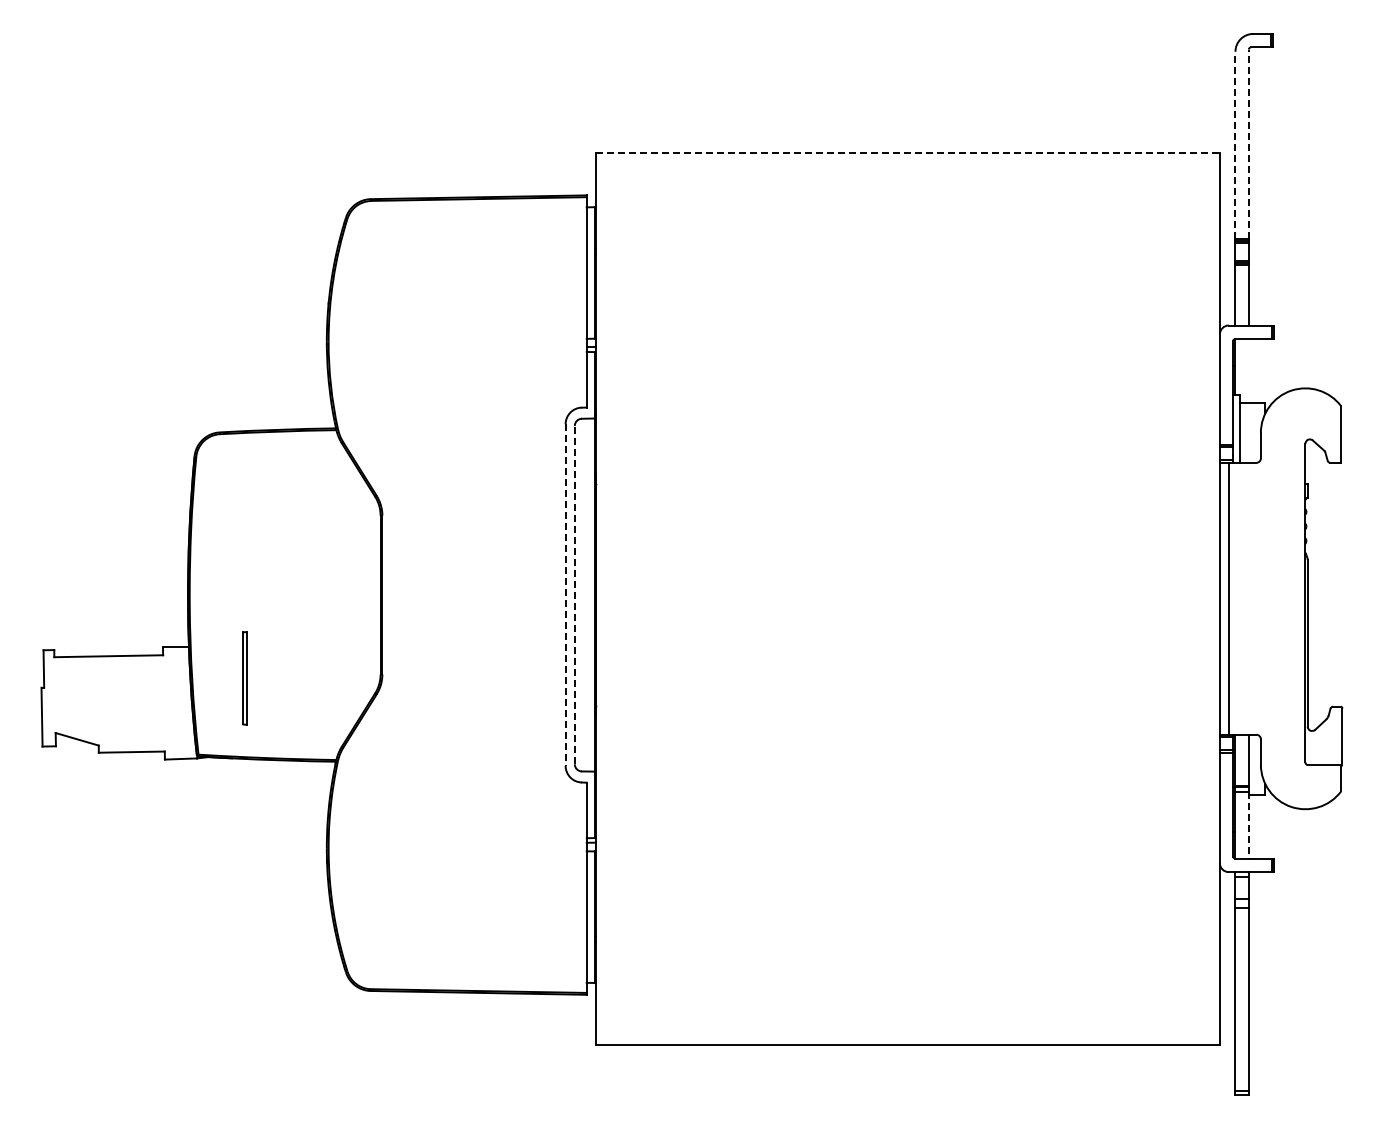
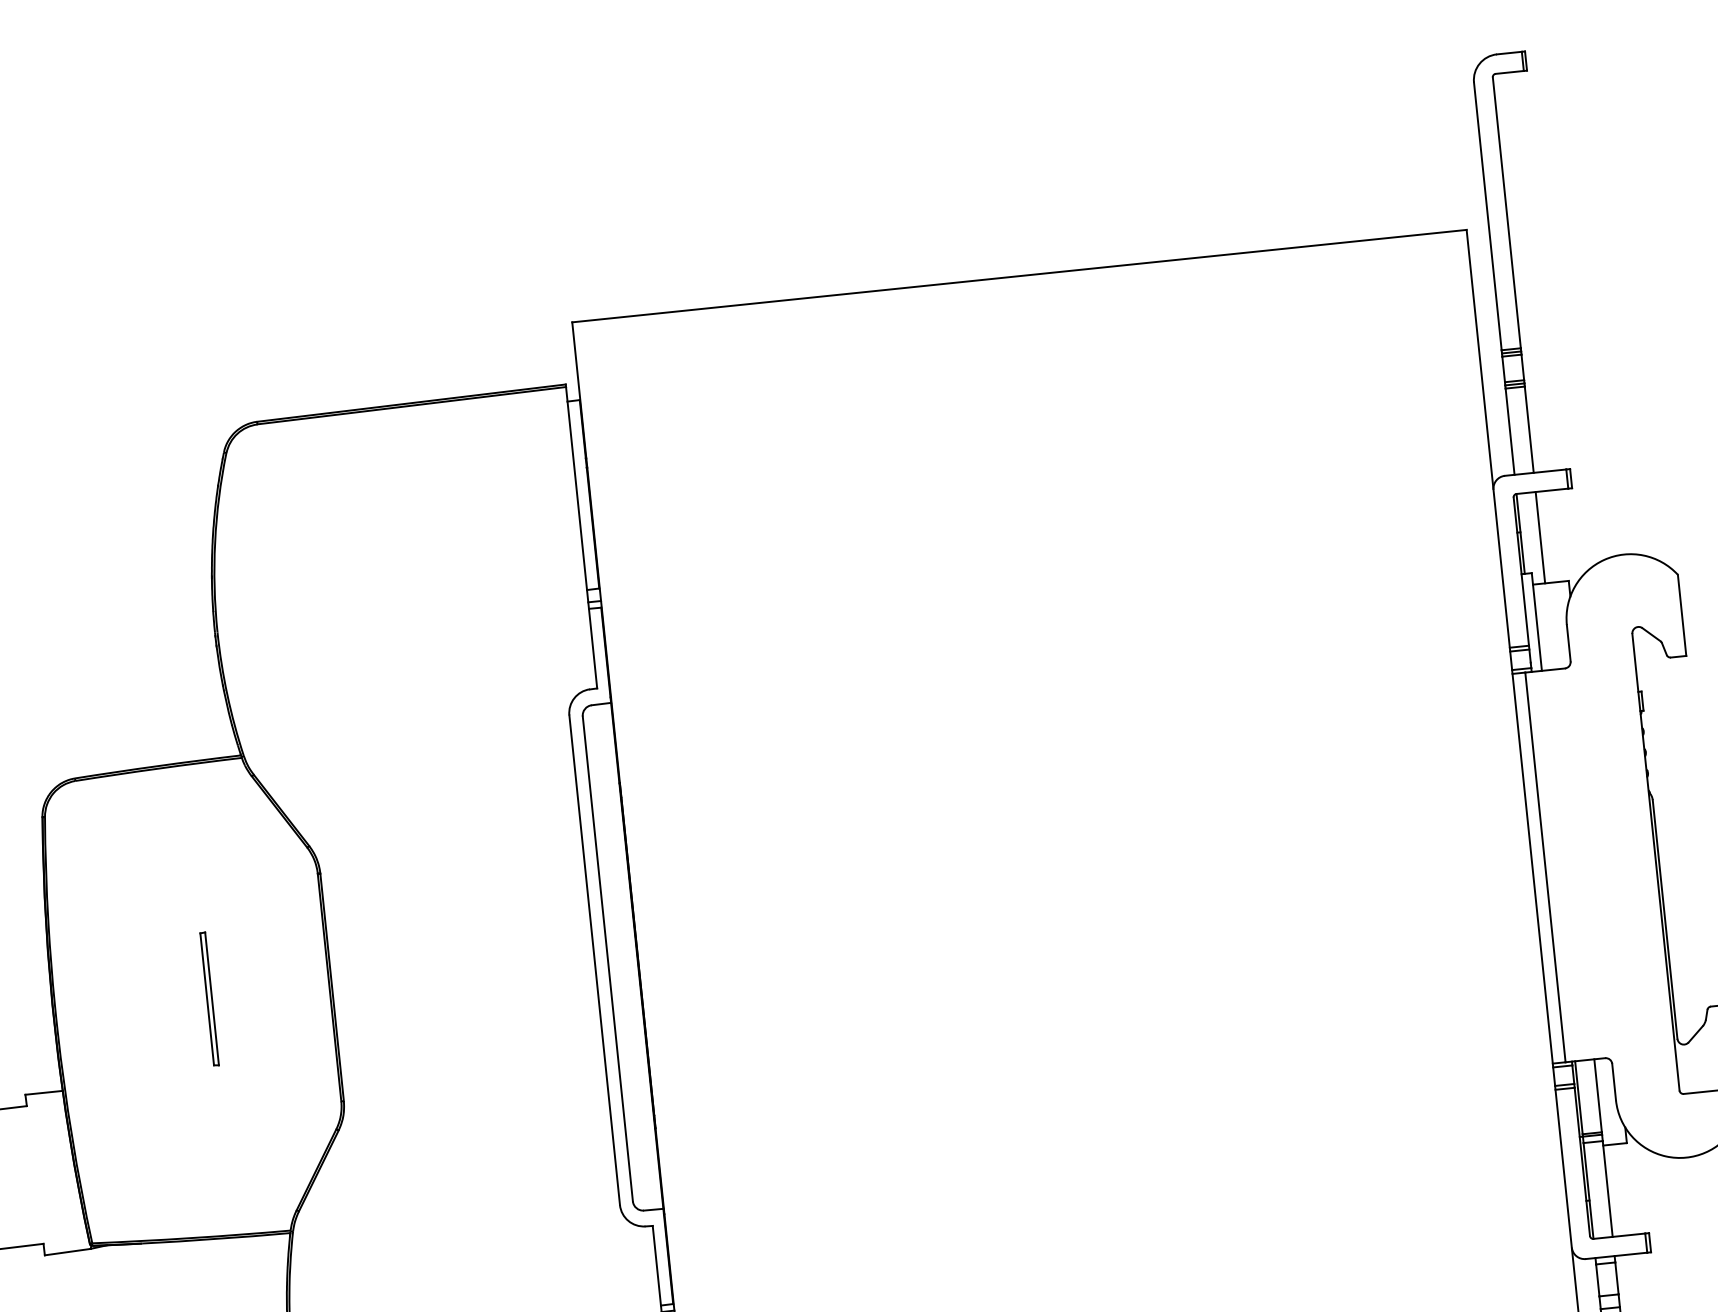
line: (1235, 144) -> (1487, 215), dashed -> solid
line: (1248, 144) -> (1506, 213), dashed -> solid
line: (908, 152) -> (1020, 275), dashed -> solid
line: (1248, 370) -> (1539, 537), added
line: (574, 594) -> (607, 958), dashed -> solid
line: (565, 595) -> (594, 960), dashed -> solid
part: (244, 678) -> (208, 999), moved
line: (1248, 825) -> (1607, 1189), dashed -> solid

